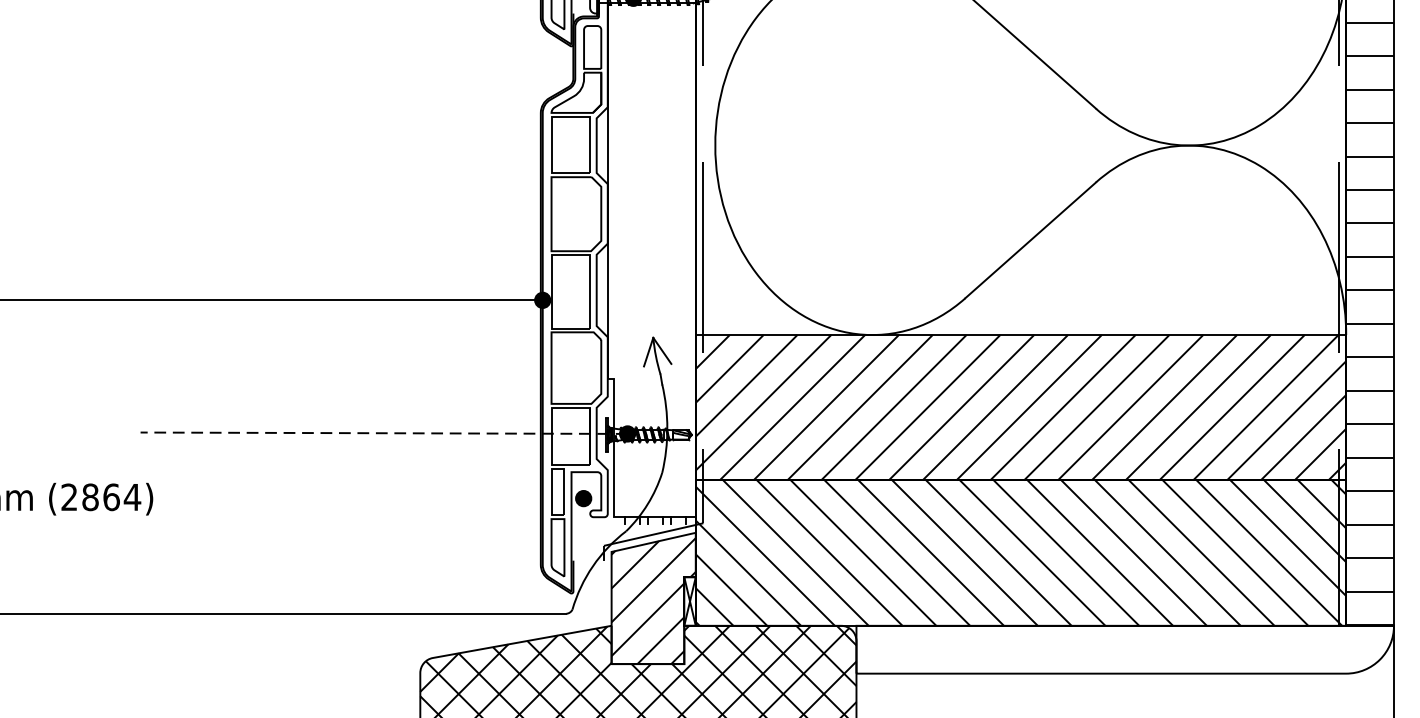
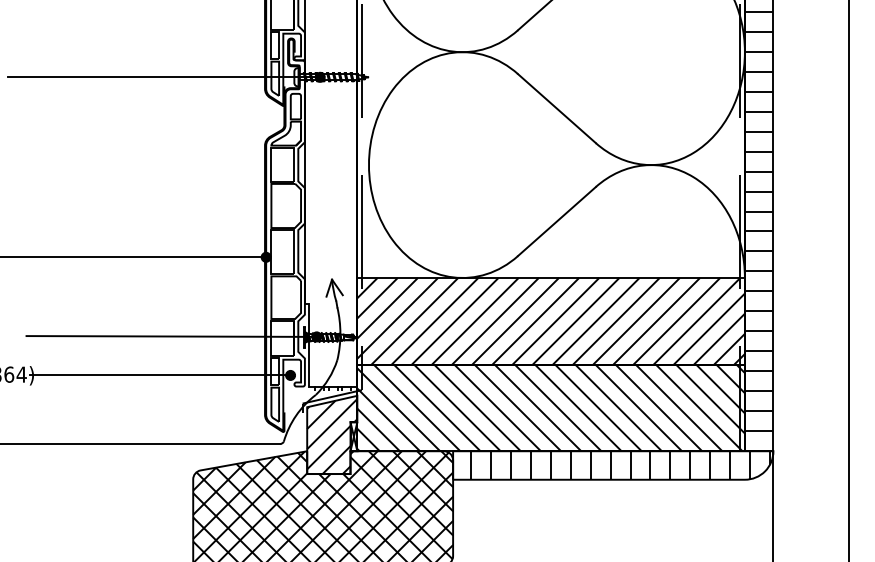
line: (383, 433) -> (171, 336), dashed -> solid
line: (363, 498) -> (159, 375), added
hatch: (1137, 649) -> (620, 465), added

